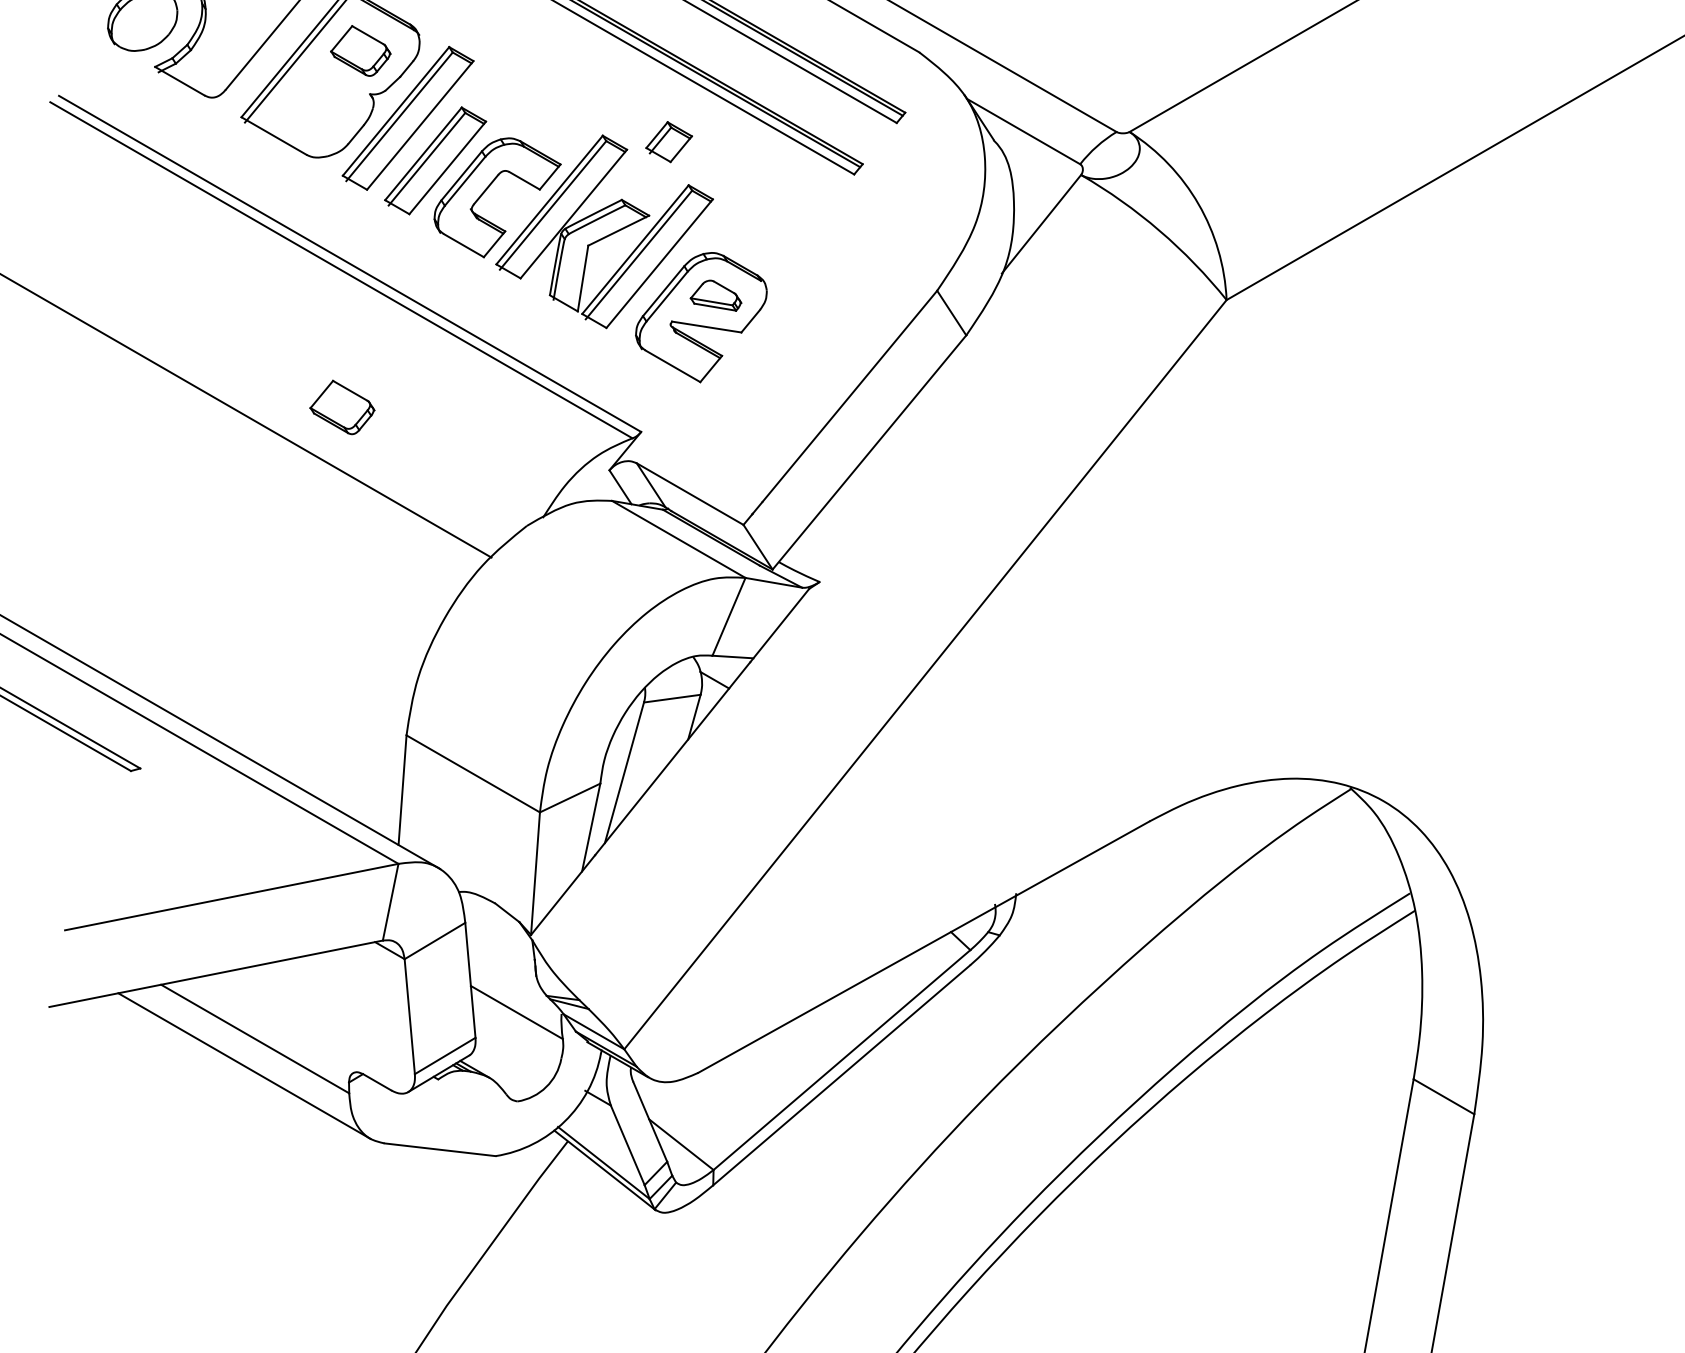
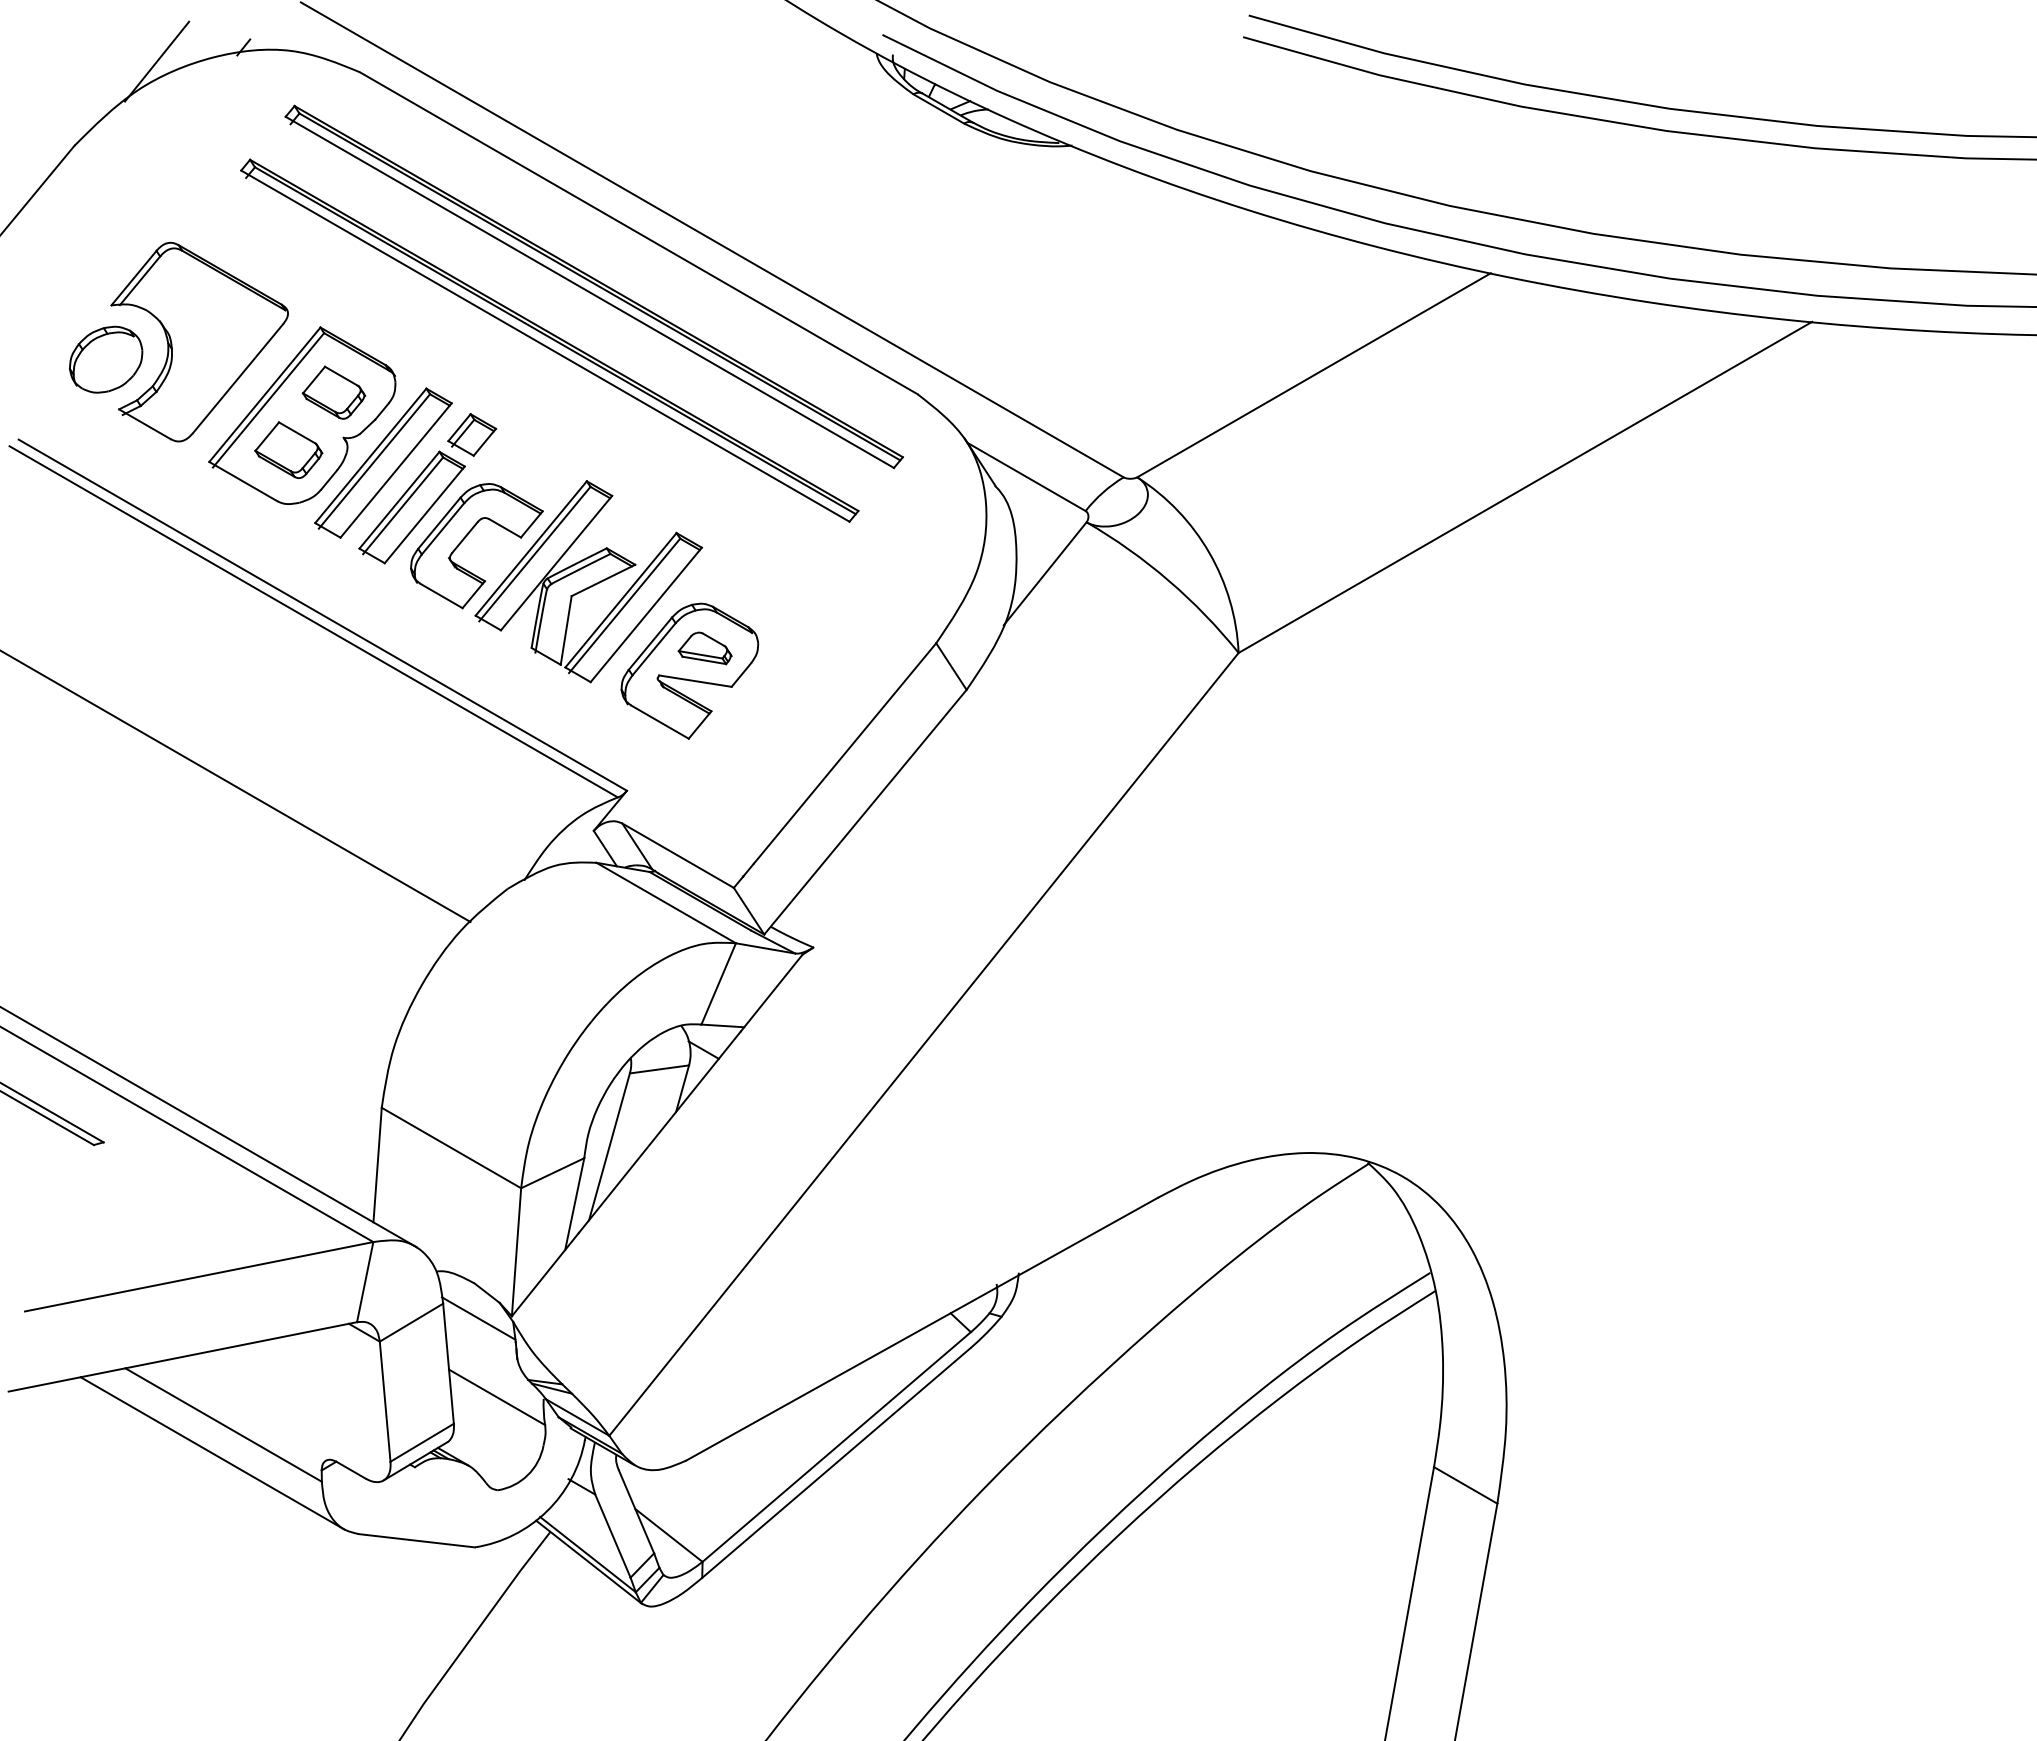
part: (669, 141) -> (472, 434), moved
part: (342, 406) -> (288, 449), moved
line: (499, 937) -> (478, 1318), added

